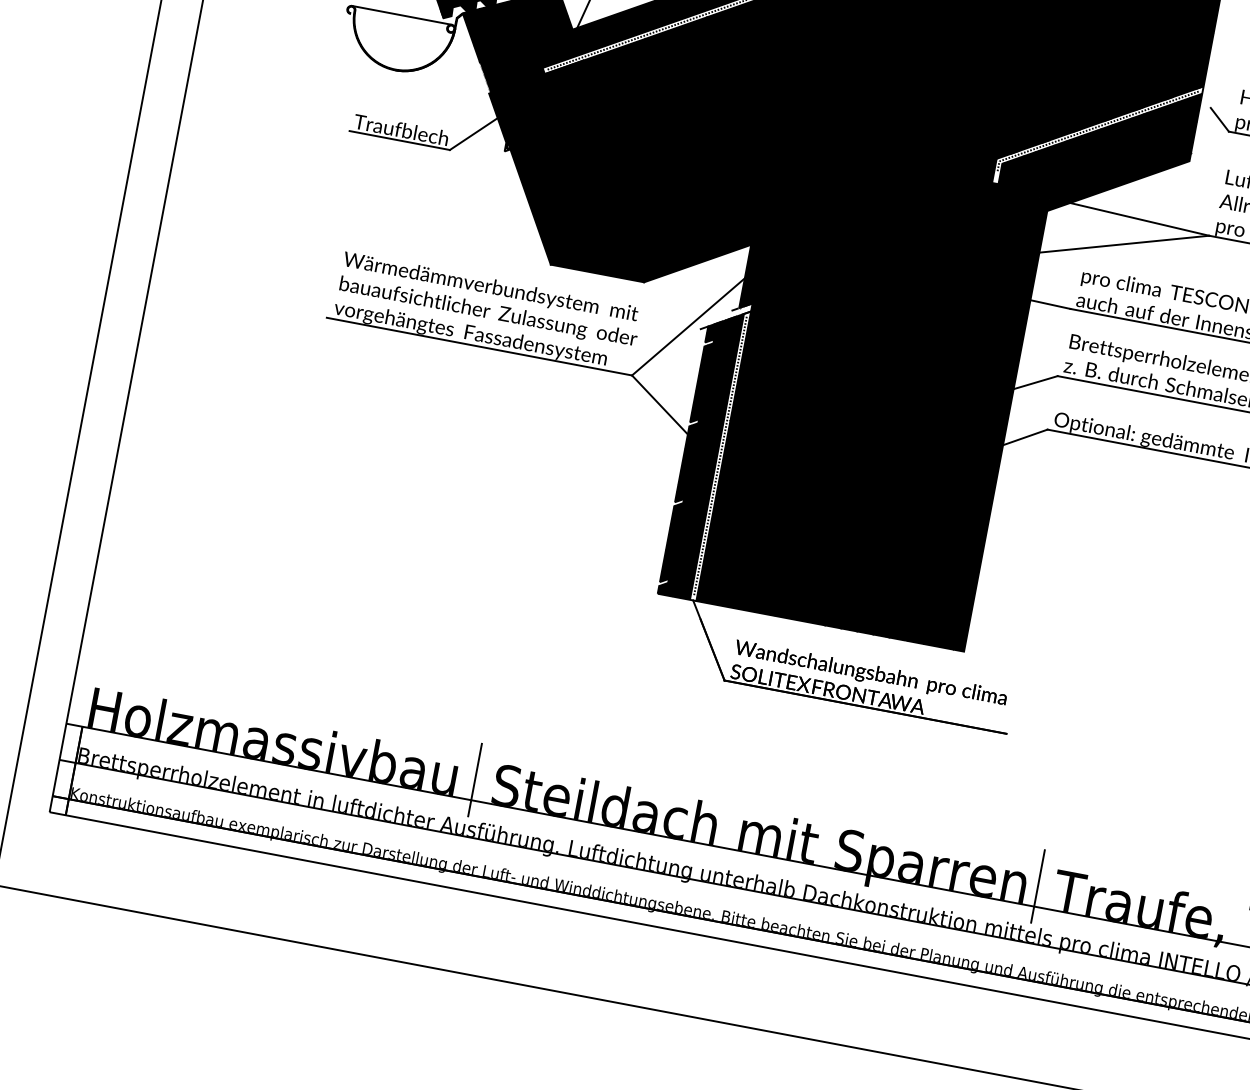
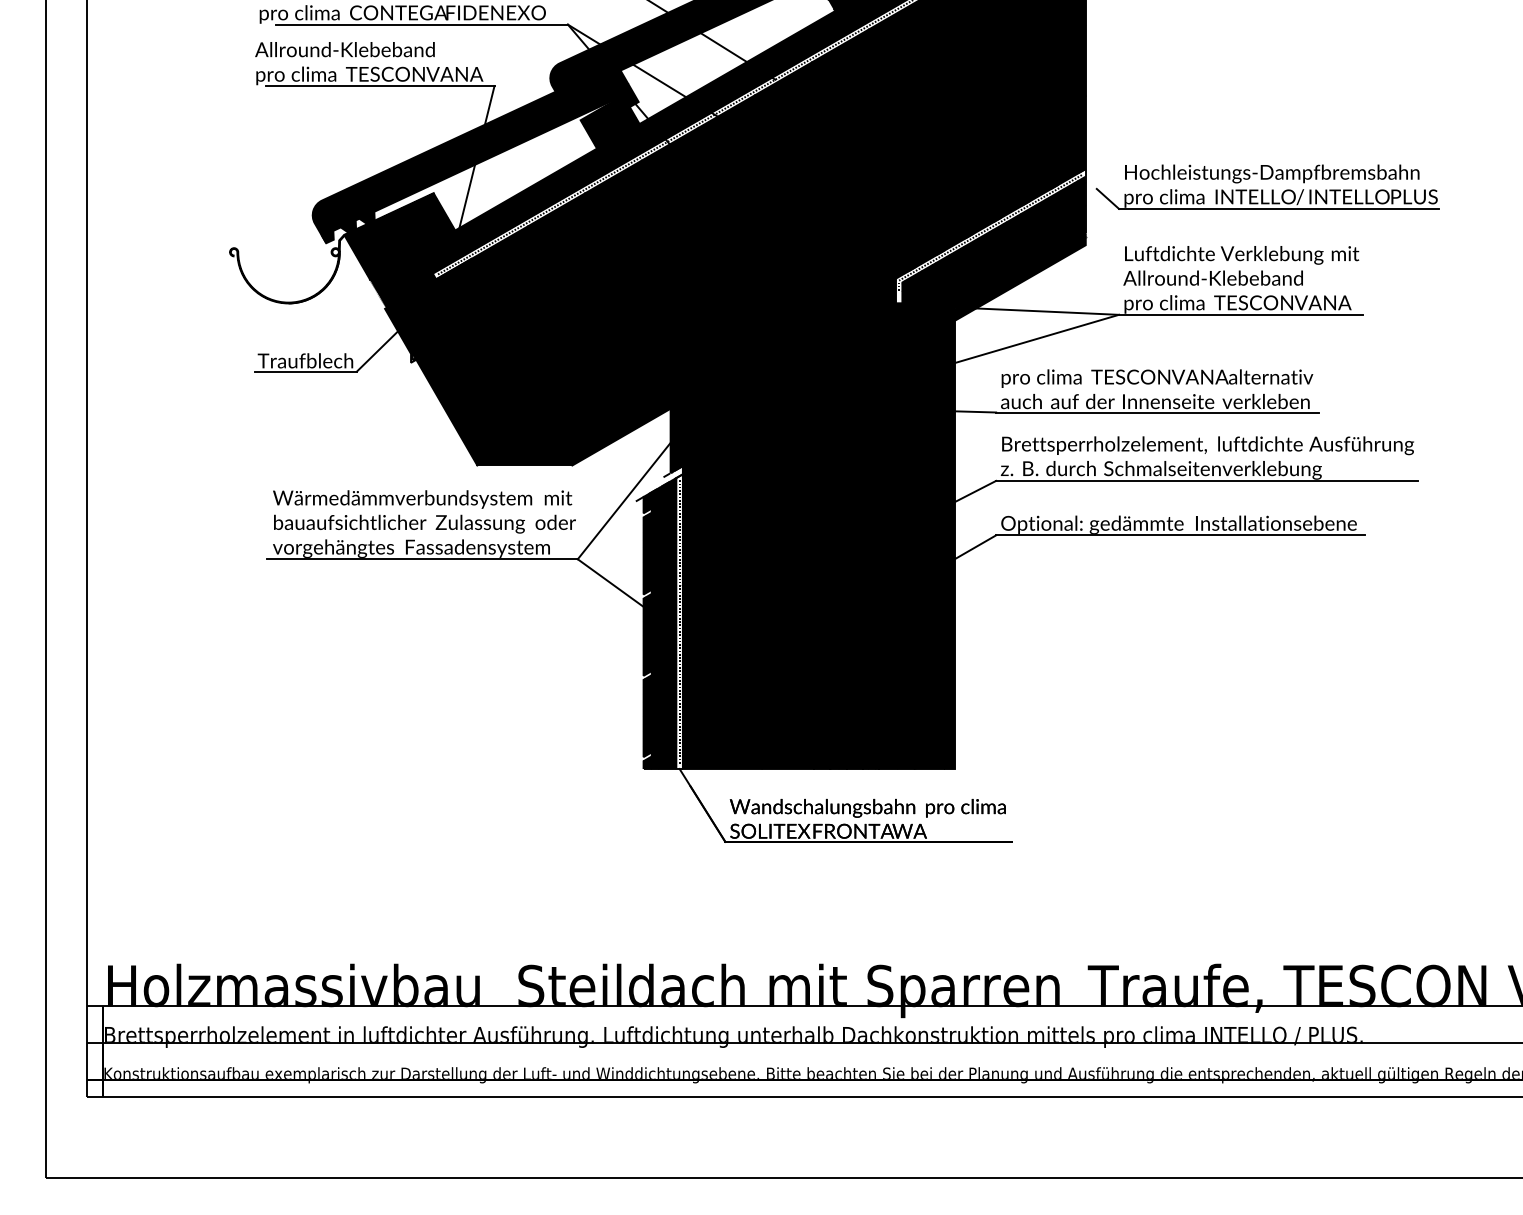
line: (401, 15) -> (284, 248), removed
line: (475, 779) -> (498, 985), removed
line: (1038, 885) -> (1071, 985), removed

